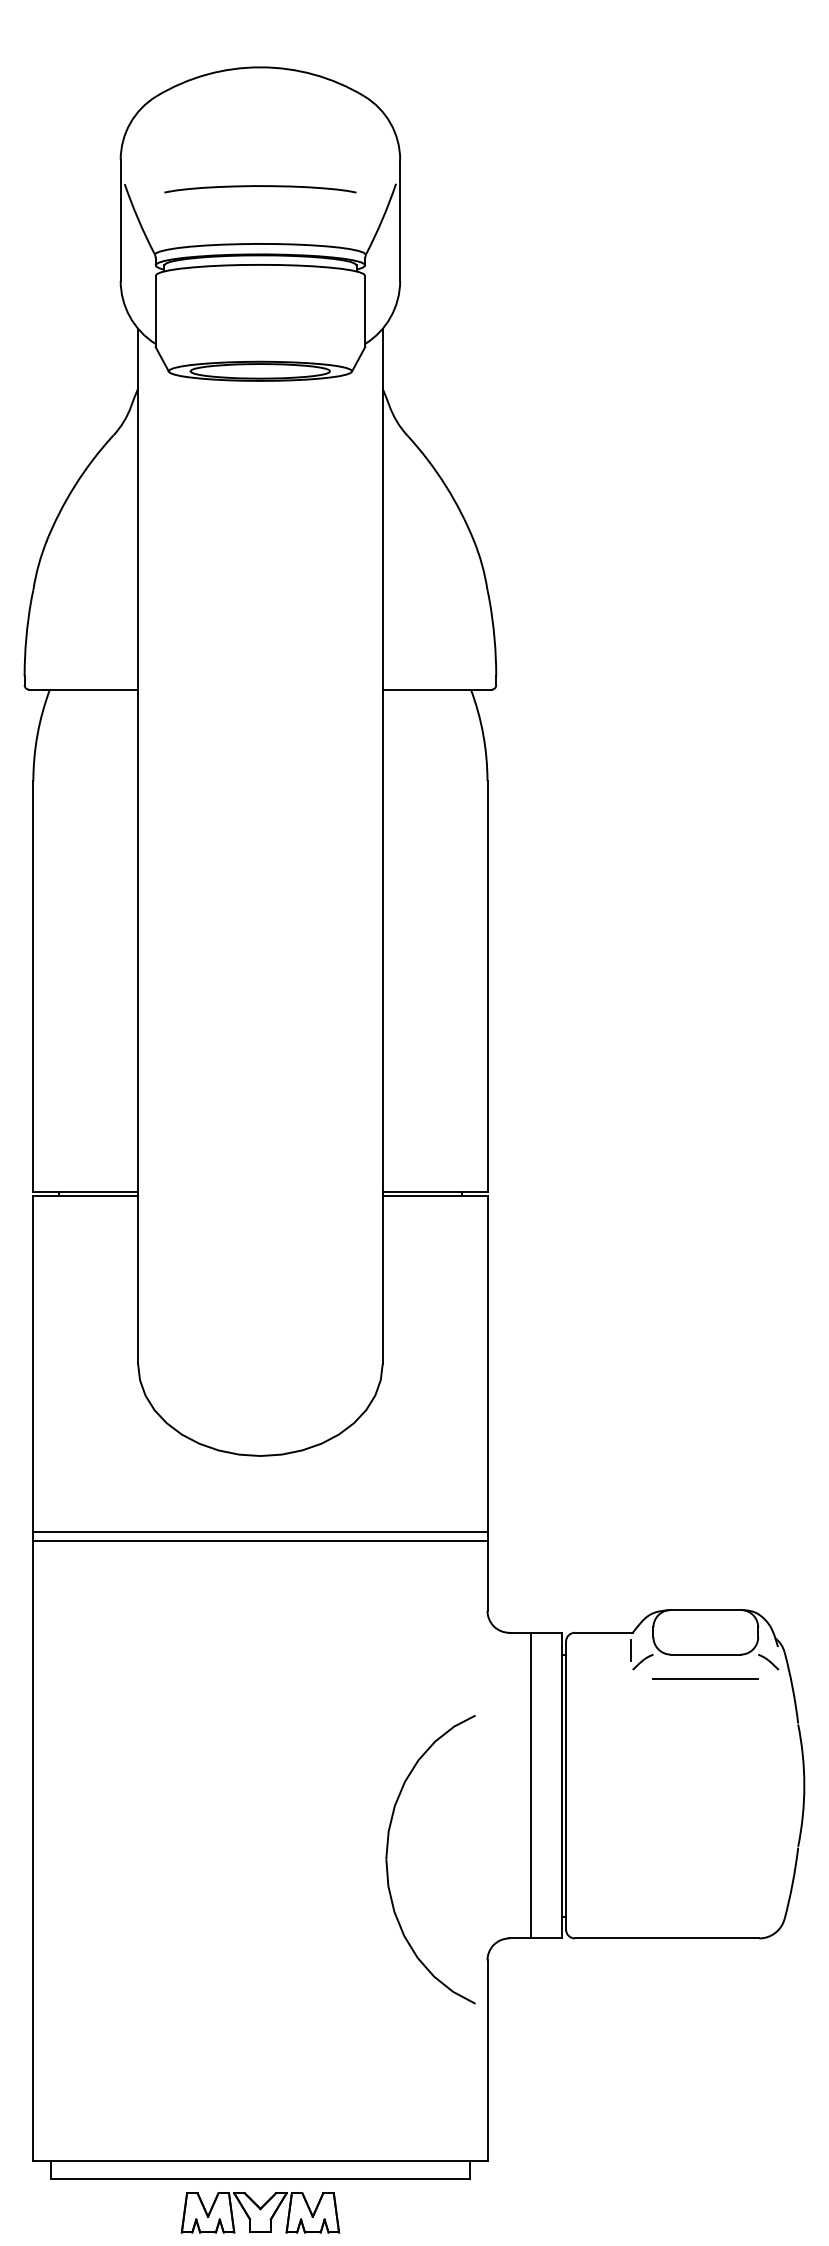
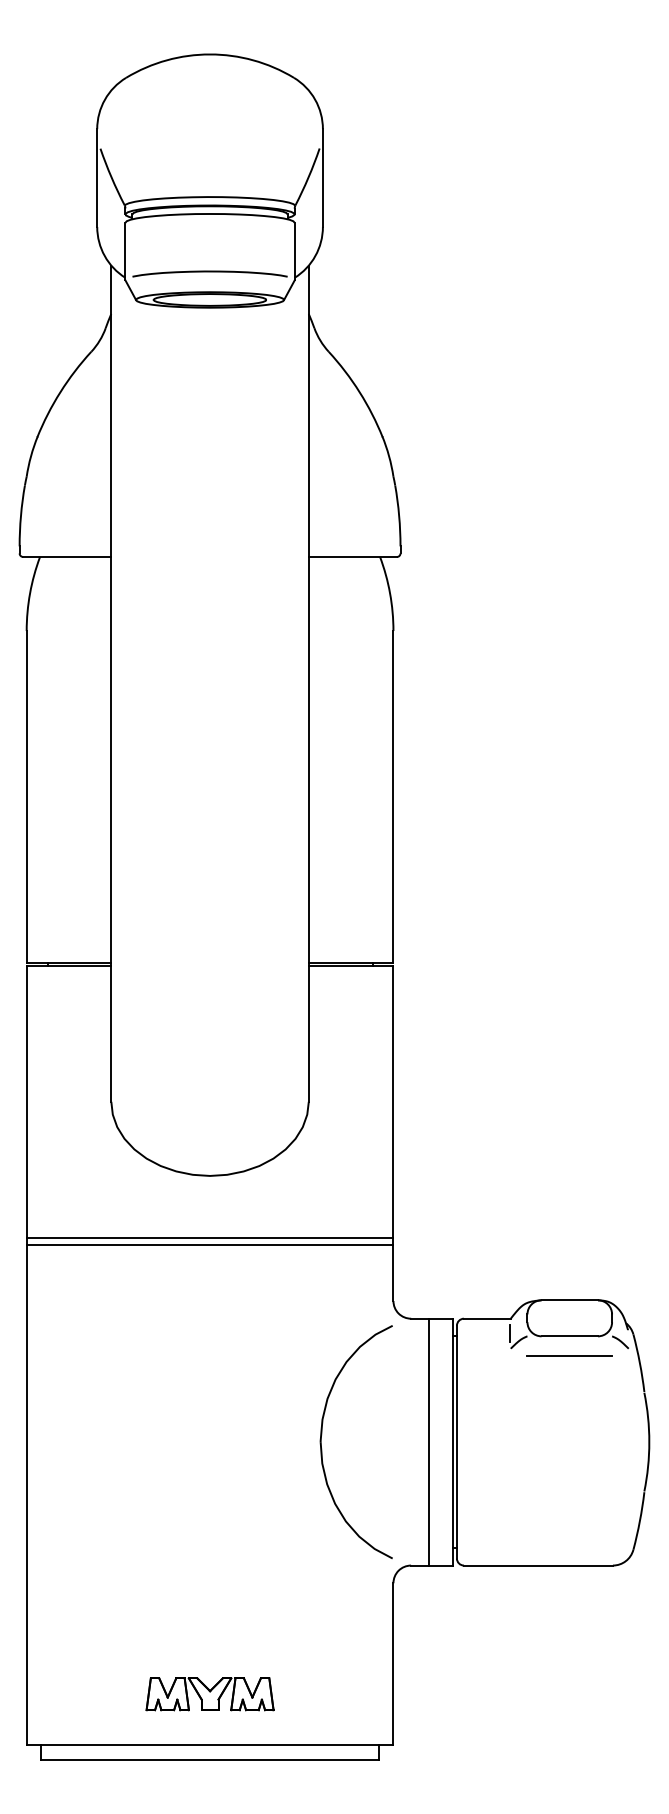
curve: (260, 186) -> (210, 271), moved
part: (387, 1859) -> (321, 1442), moved
part: (259, 2212) -> (209, 1694), moved

